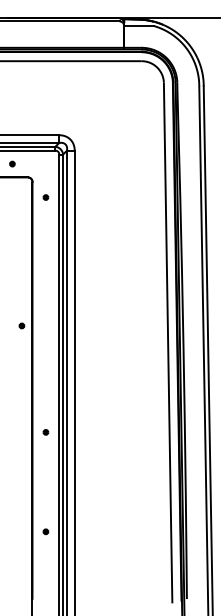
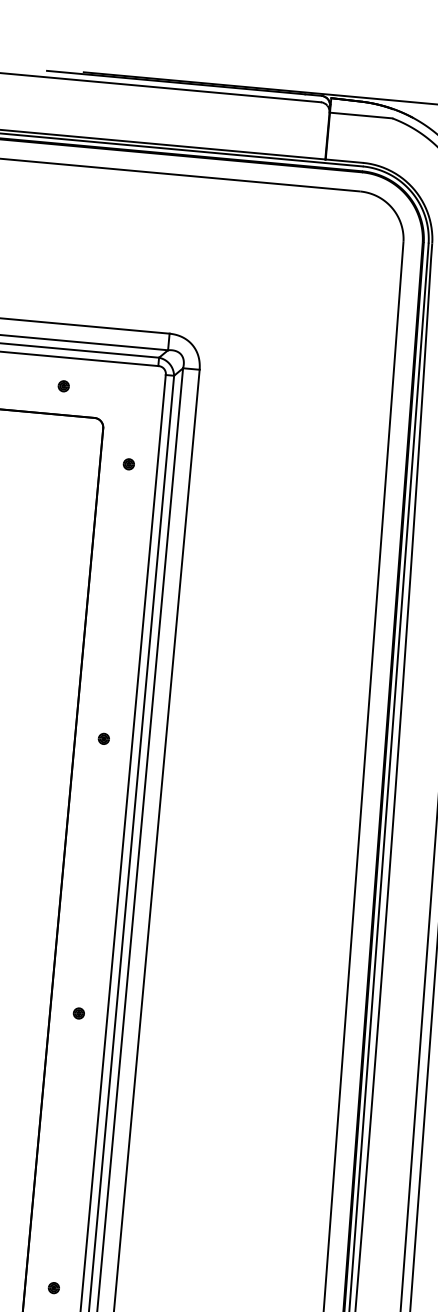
part: (21, 325) -> (103, 737), moved
part: (45, 432) -> (78, 1013), moved
part: (45, 531) -> (53, 1287), moved

